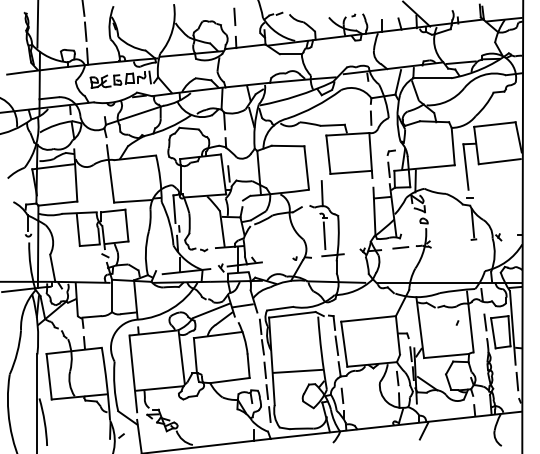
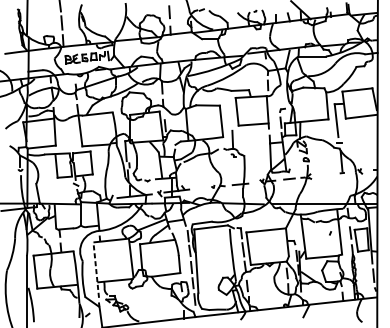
line: (324, 235) -> (234, 170), removed
line: (297, 370) -> (214, 267), removed
line: (133, 373) -> (96, 269), solid -> dashed

